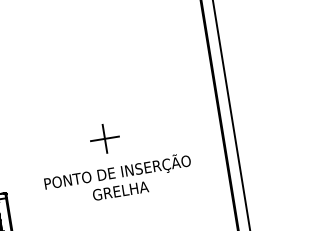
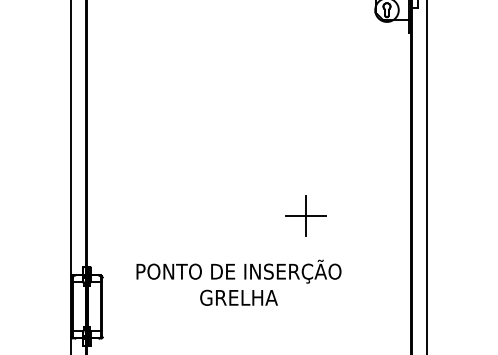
part: (104, 138) -> (305, 215), moved
text: (118, 180) -> (238, 282), moved

